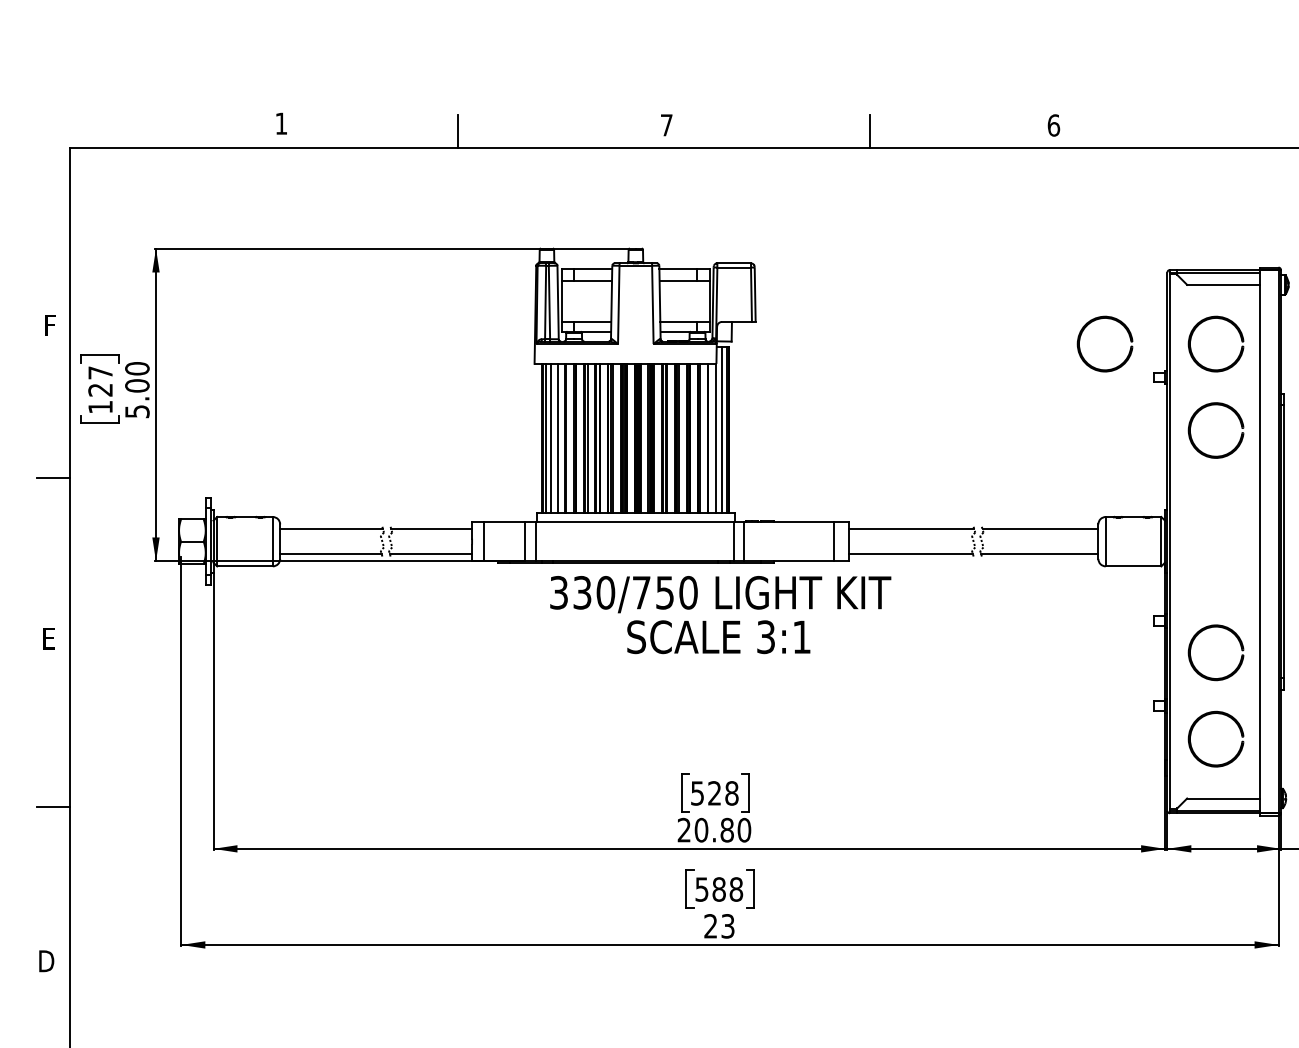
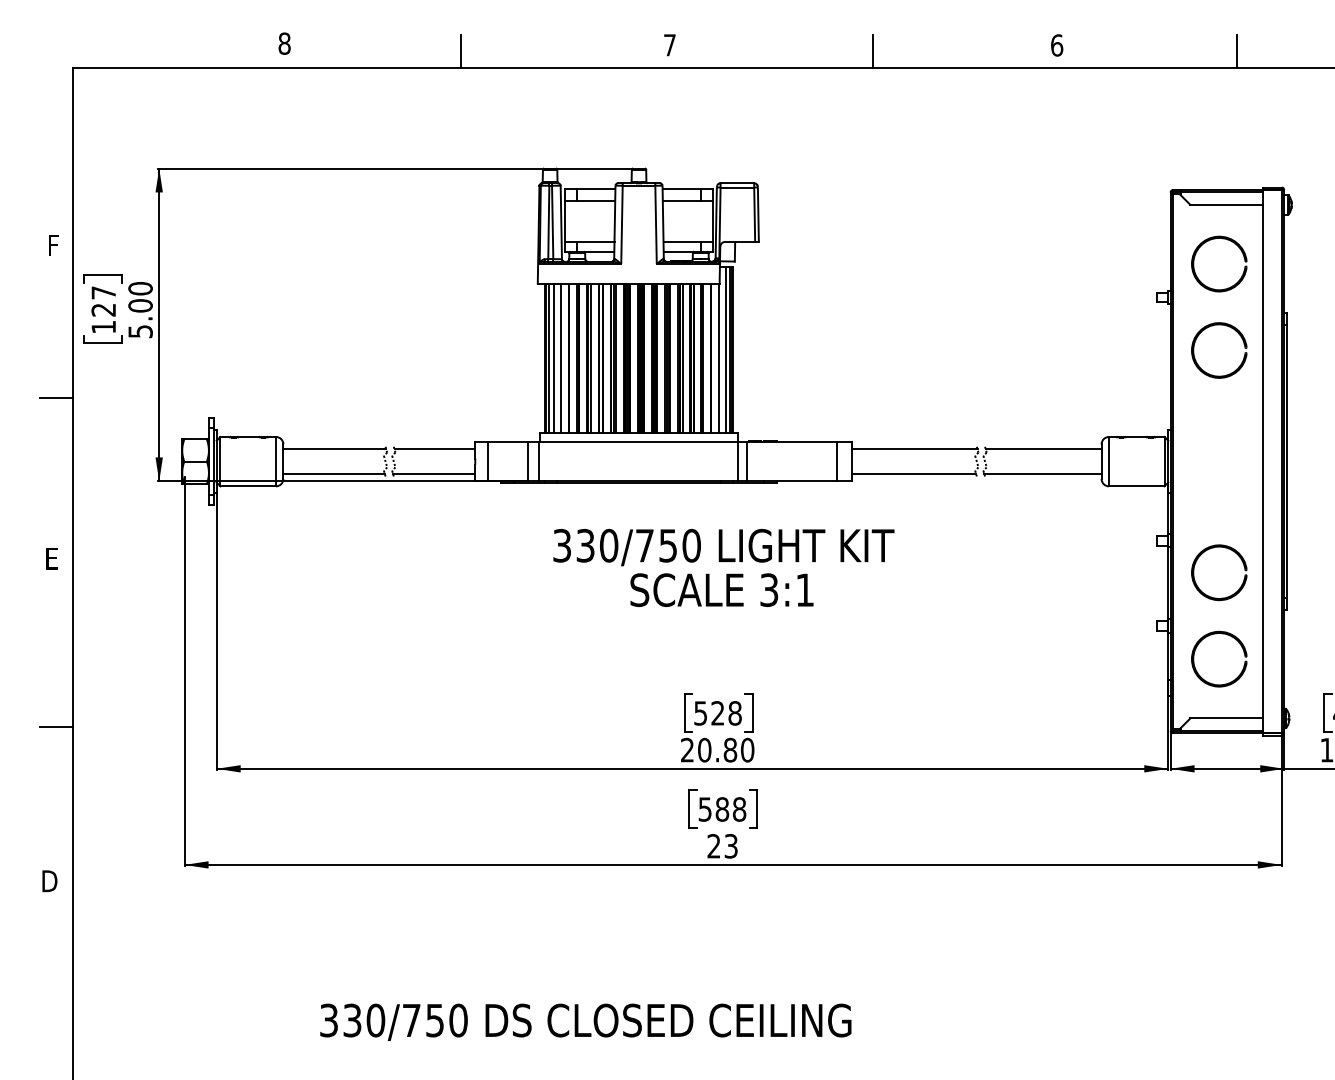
text: (281, 123) -> (284, 43), 1 -> 8
line: (1234, 131) -> (1237, 51), added
part: (1108, 319) -> (1111, 239), removed
text: (720, 614) -> (723, 567), moved

